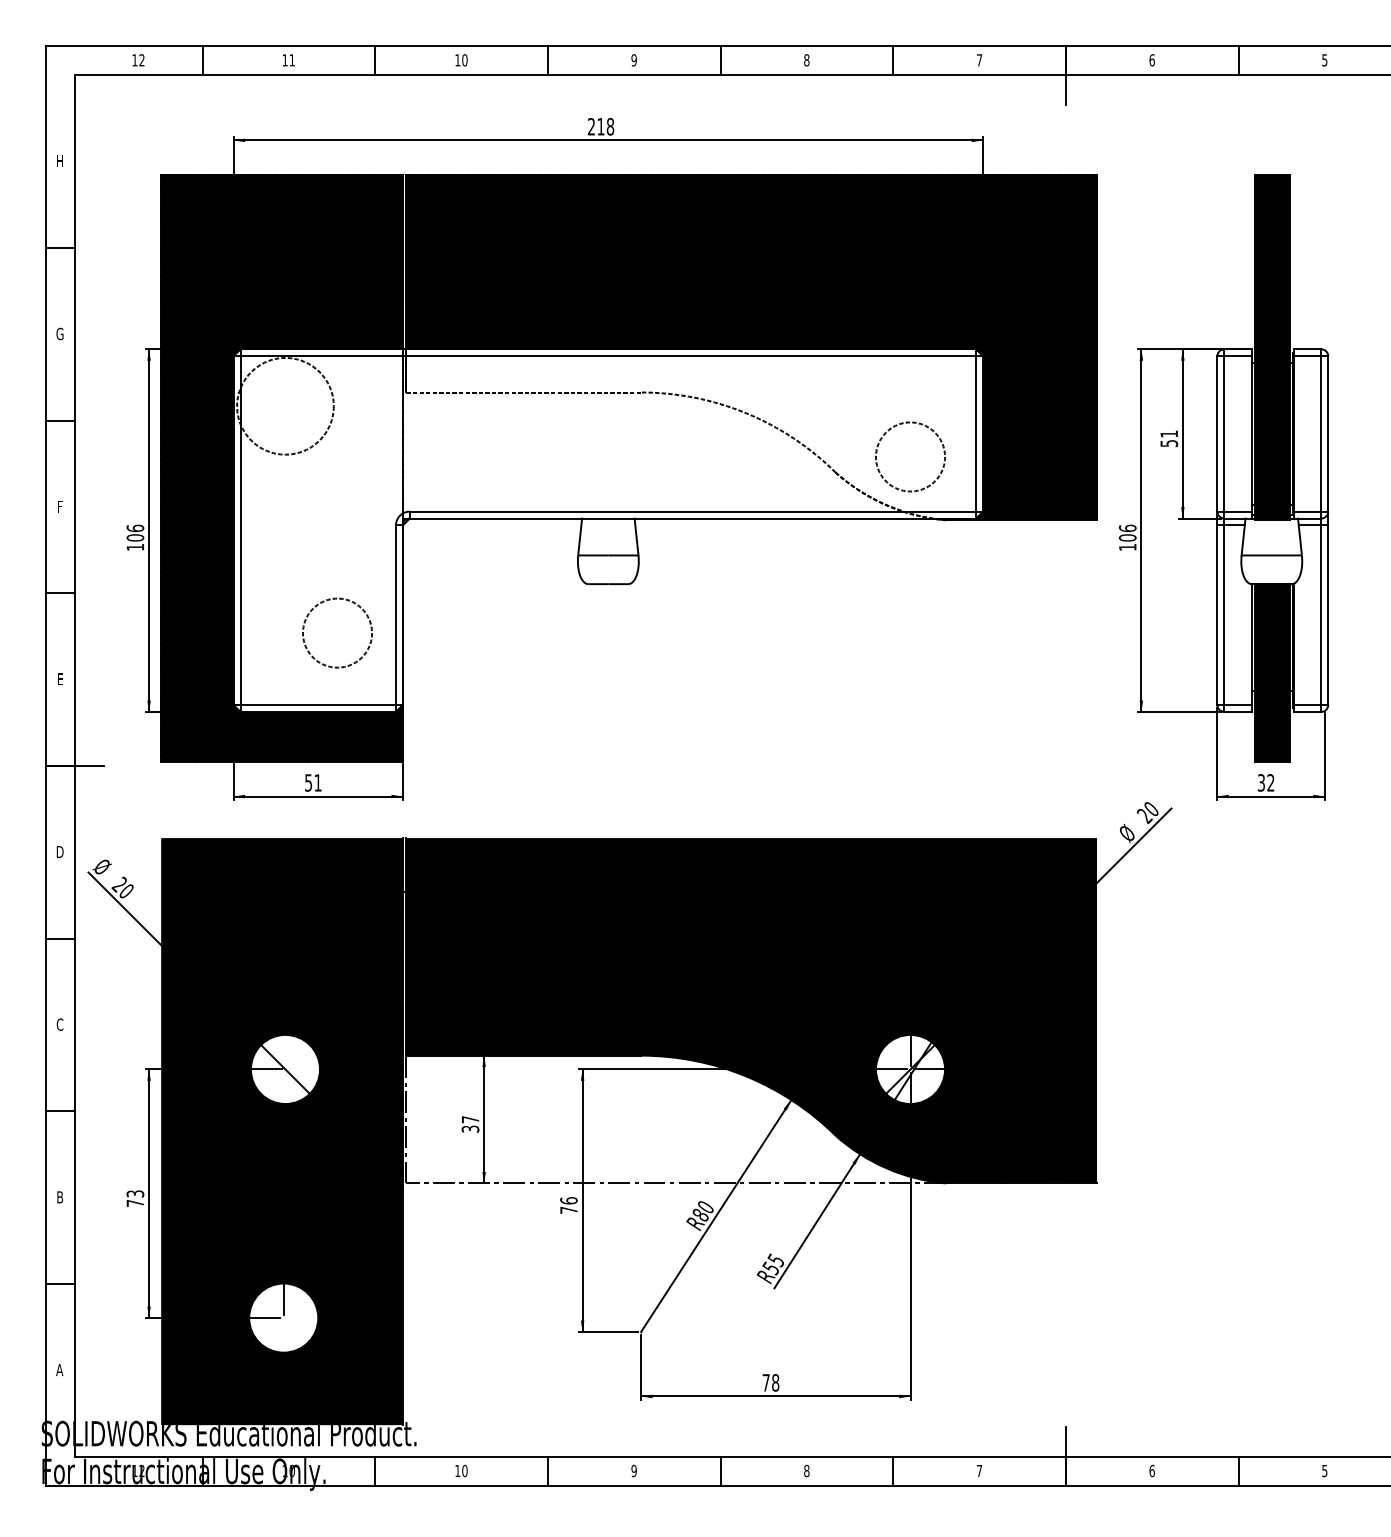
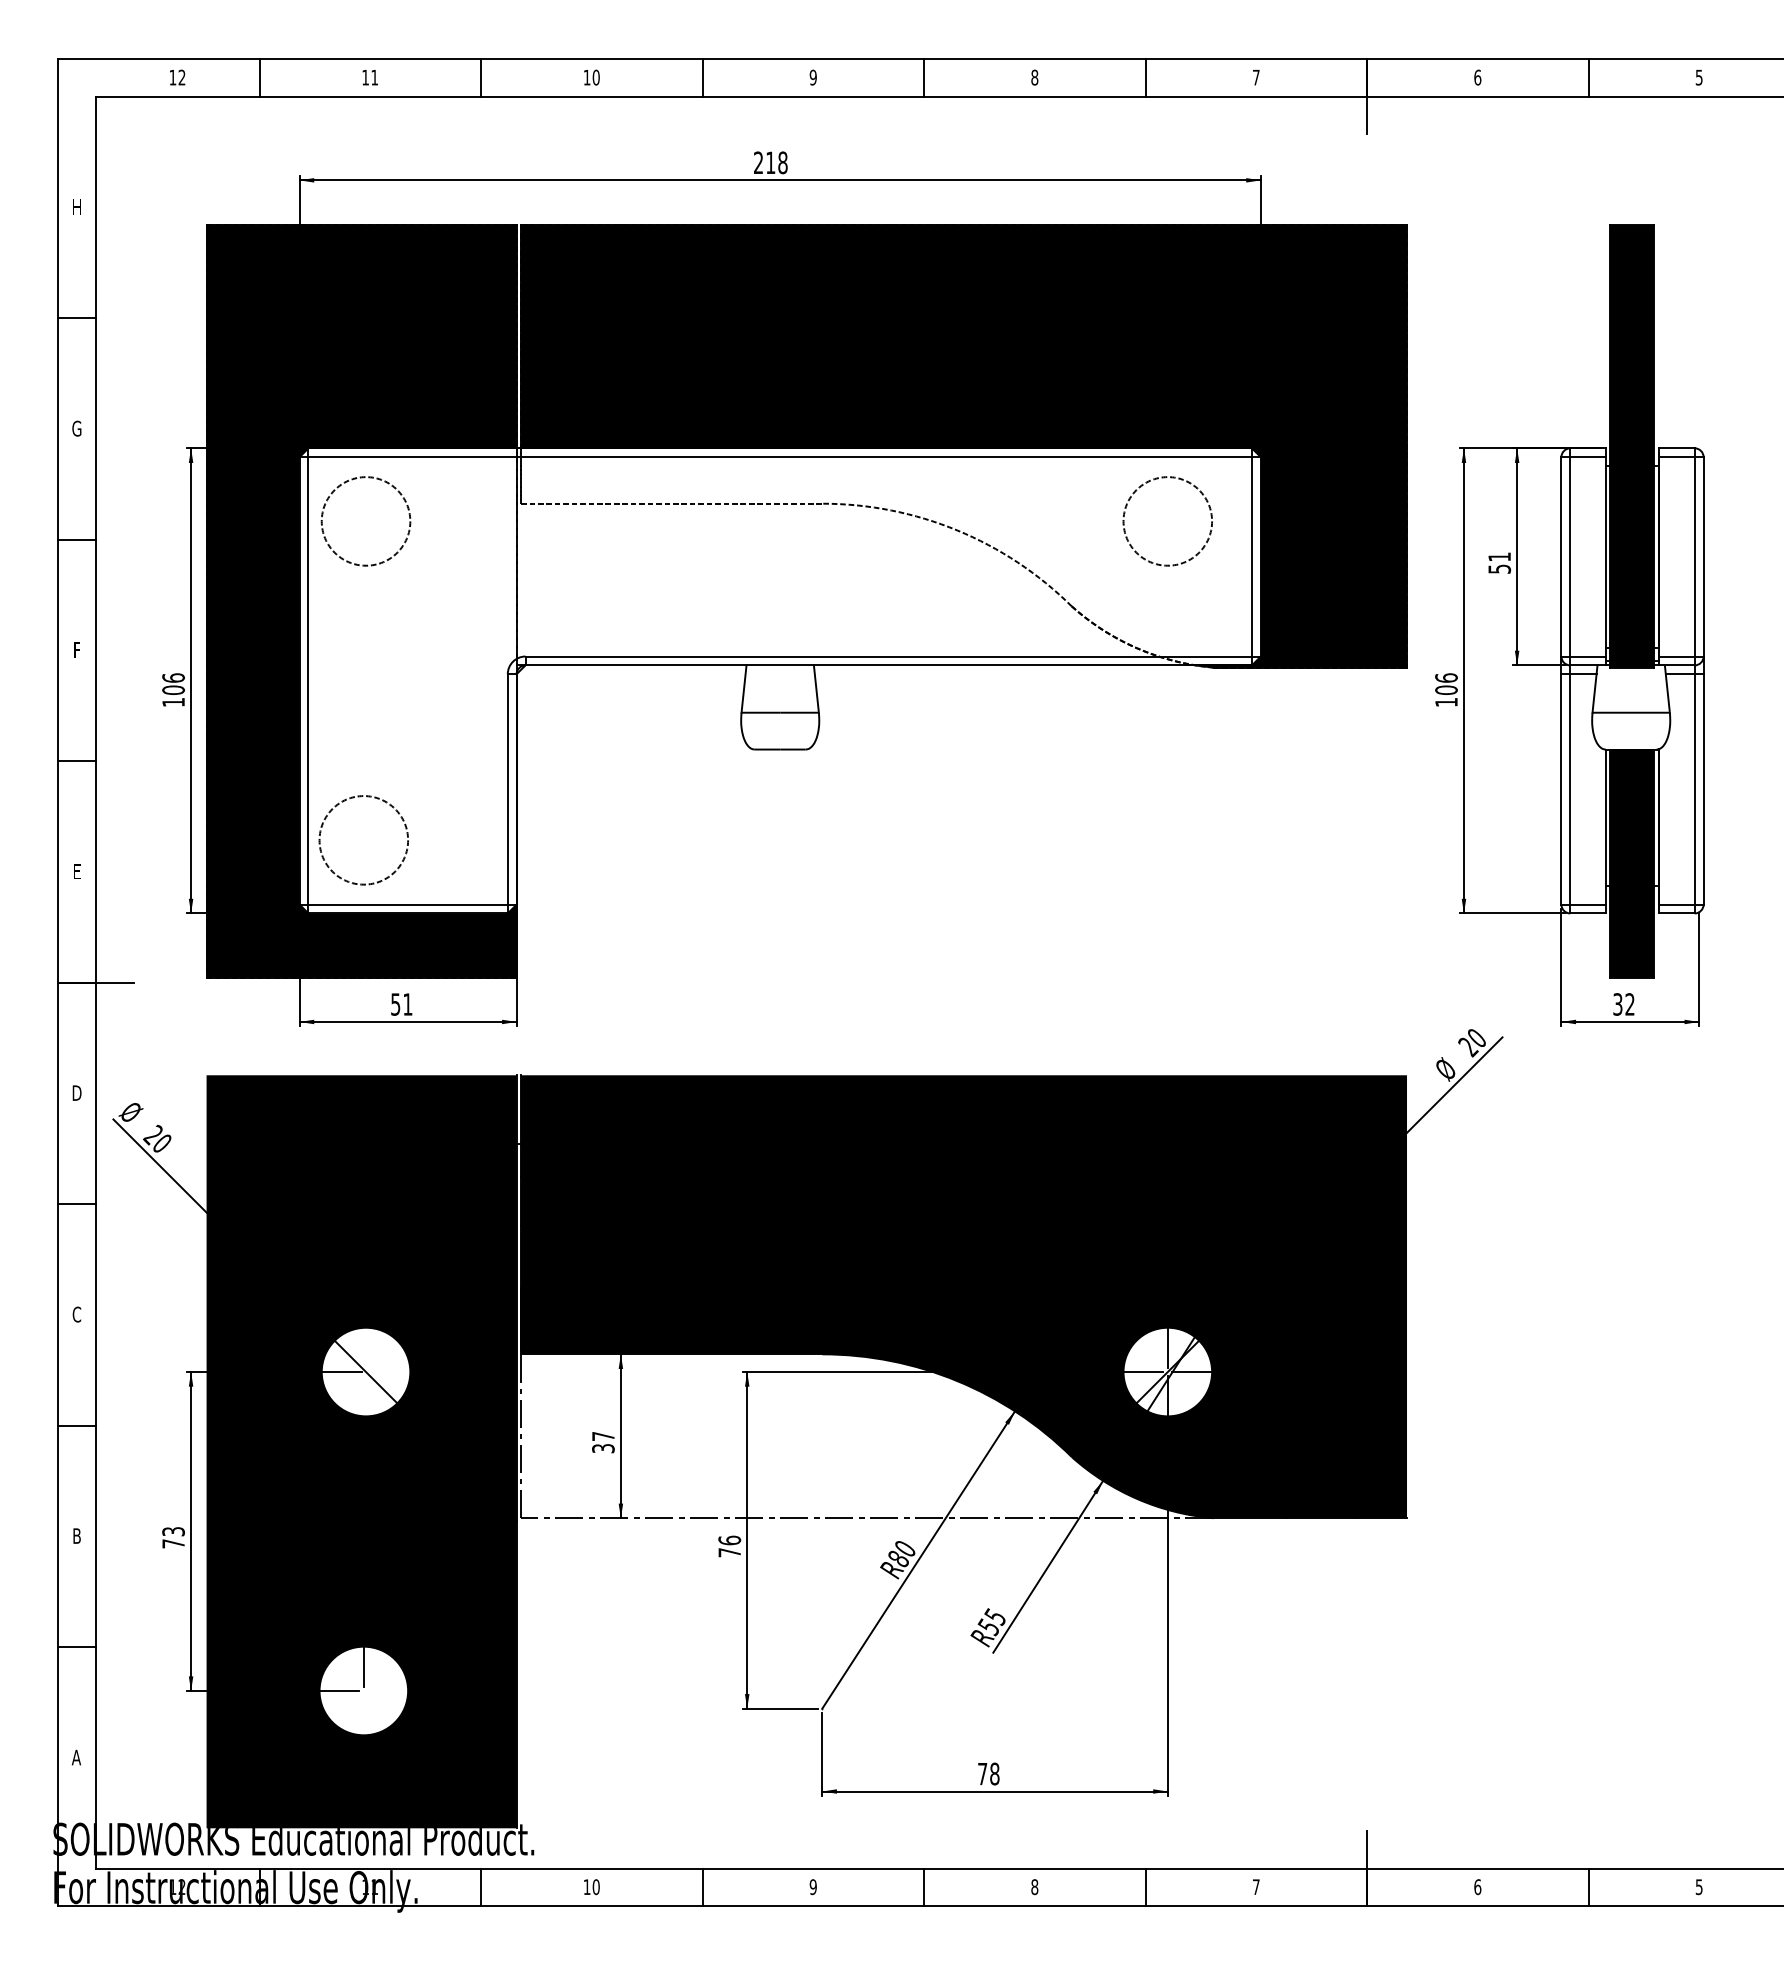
circle: (285, 406) -> (365, 521), size x0.71
circle: (910, 457) -> (1167, 521), moved
circle: (337, 633) -> (363, 840), moved
text: (292, 1470) -> (374, 1886), 10 -> 11

